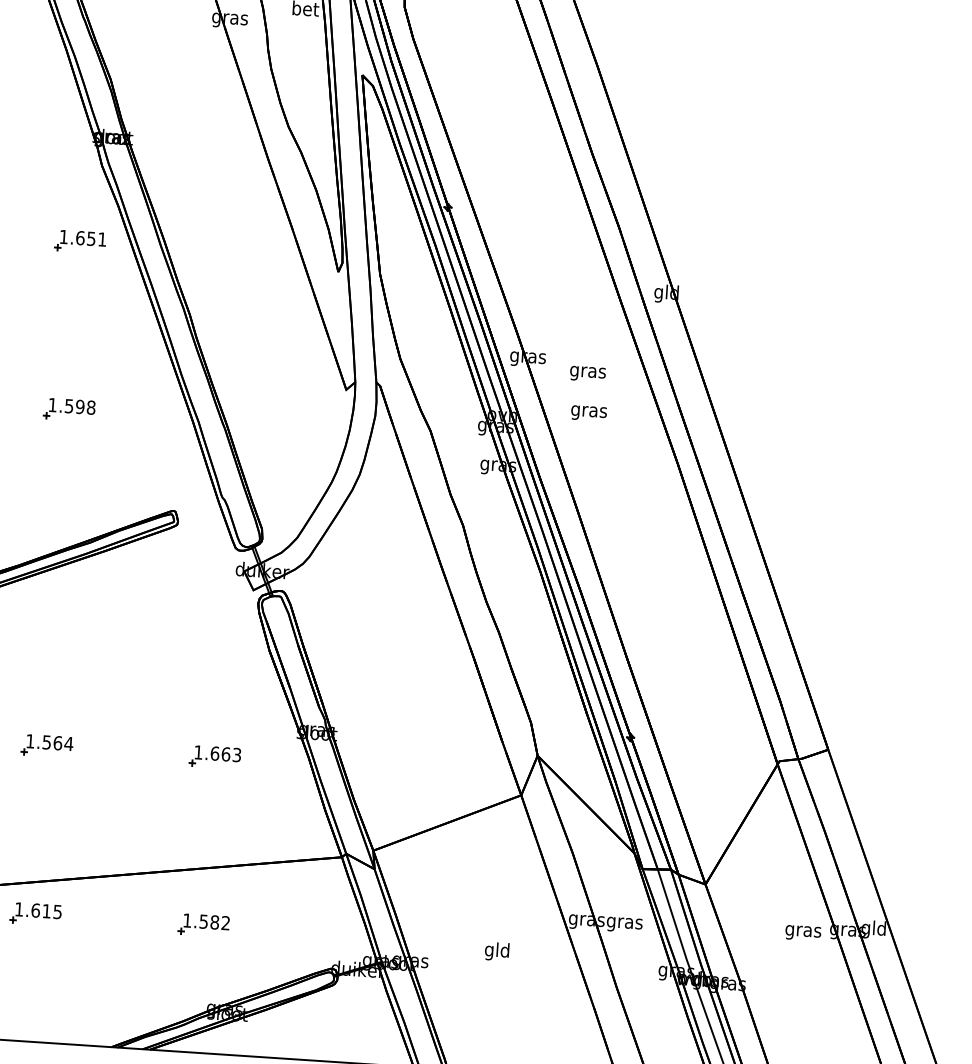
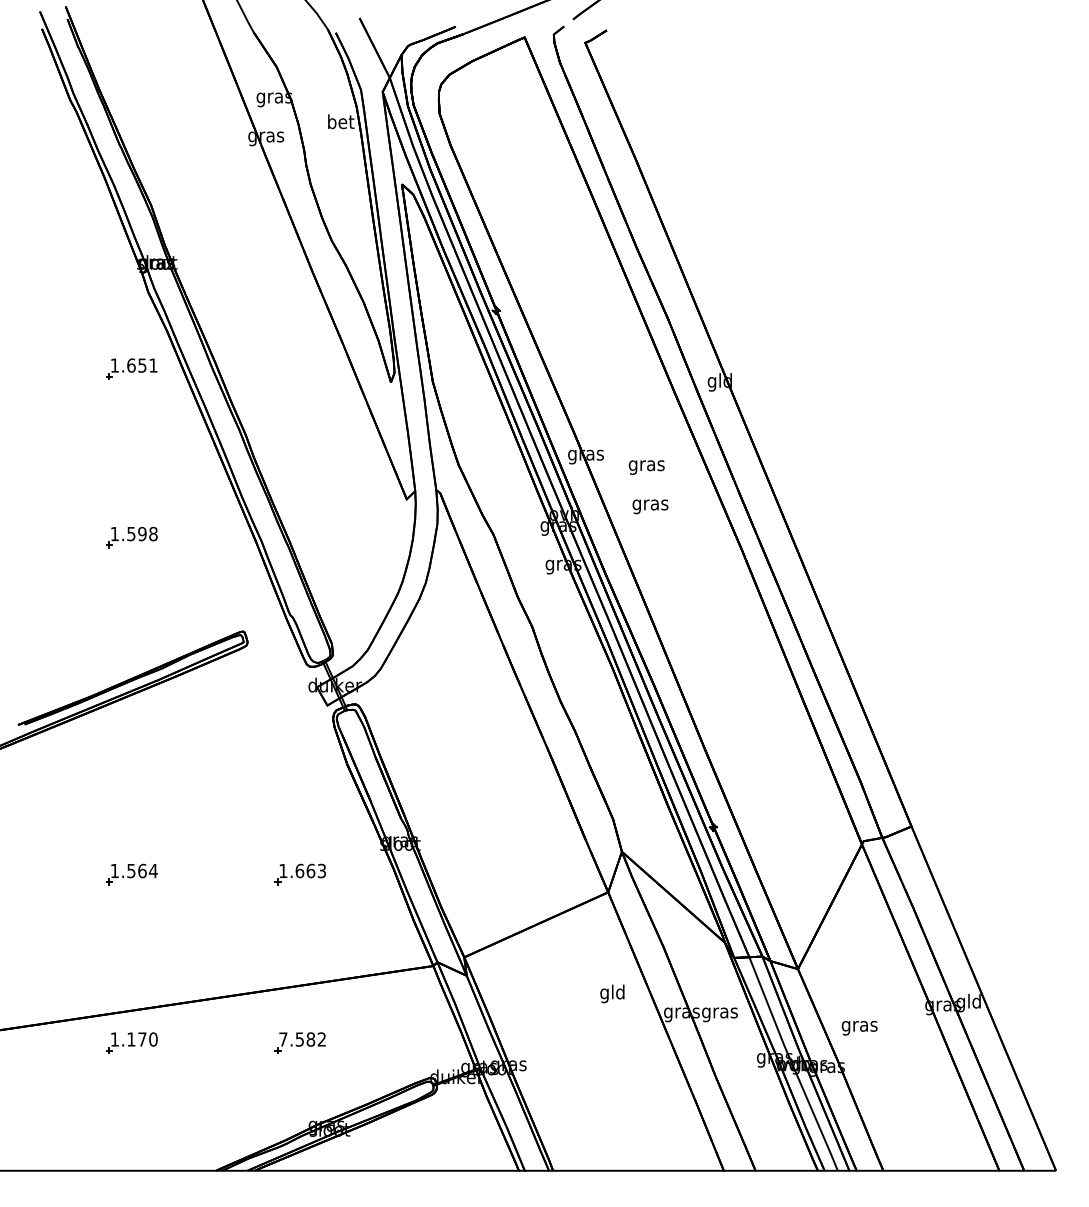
text: (46, 911) -> (142, 1039), 1.615 -> 1.170
text: (187, 920) -> (283, 1039), 1.582 -> 7.582
text: (803, 933) -> (859, 1028), moved
text: (497, 951) -> (612, 993), moved

